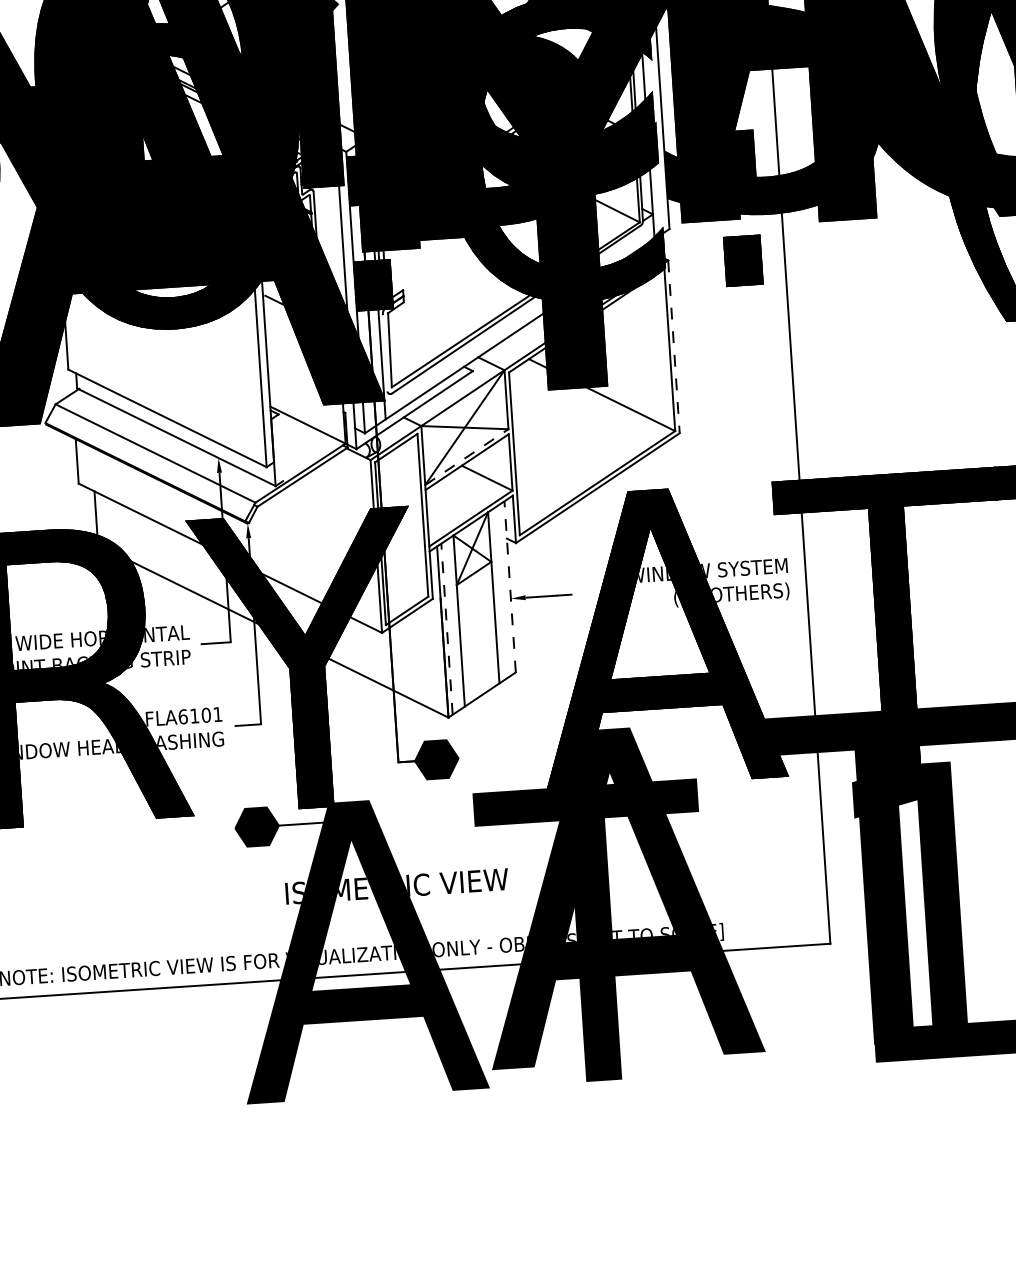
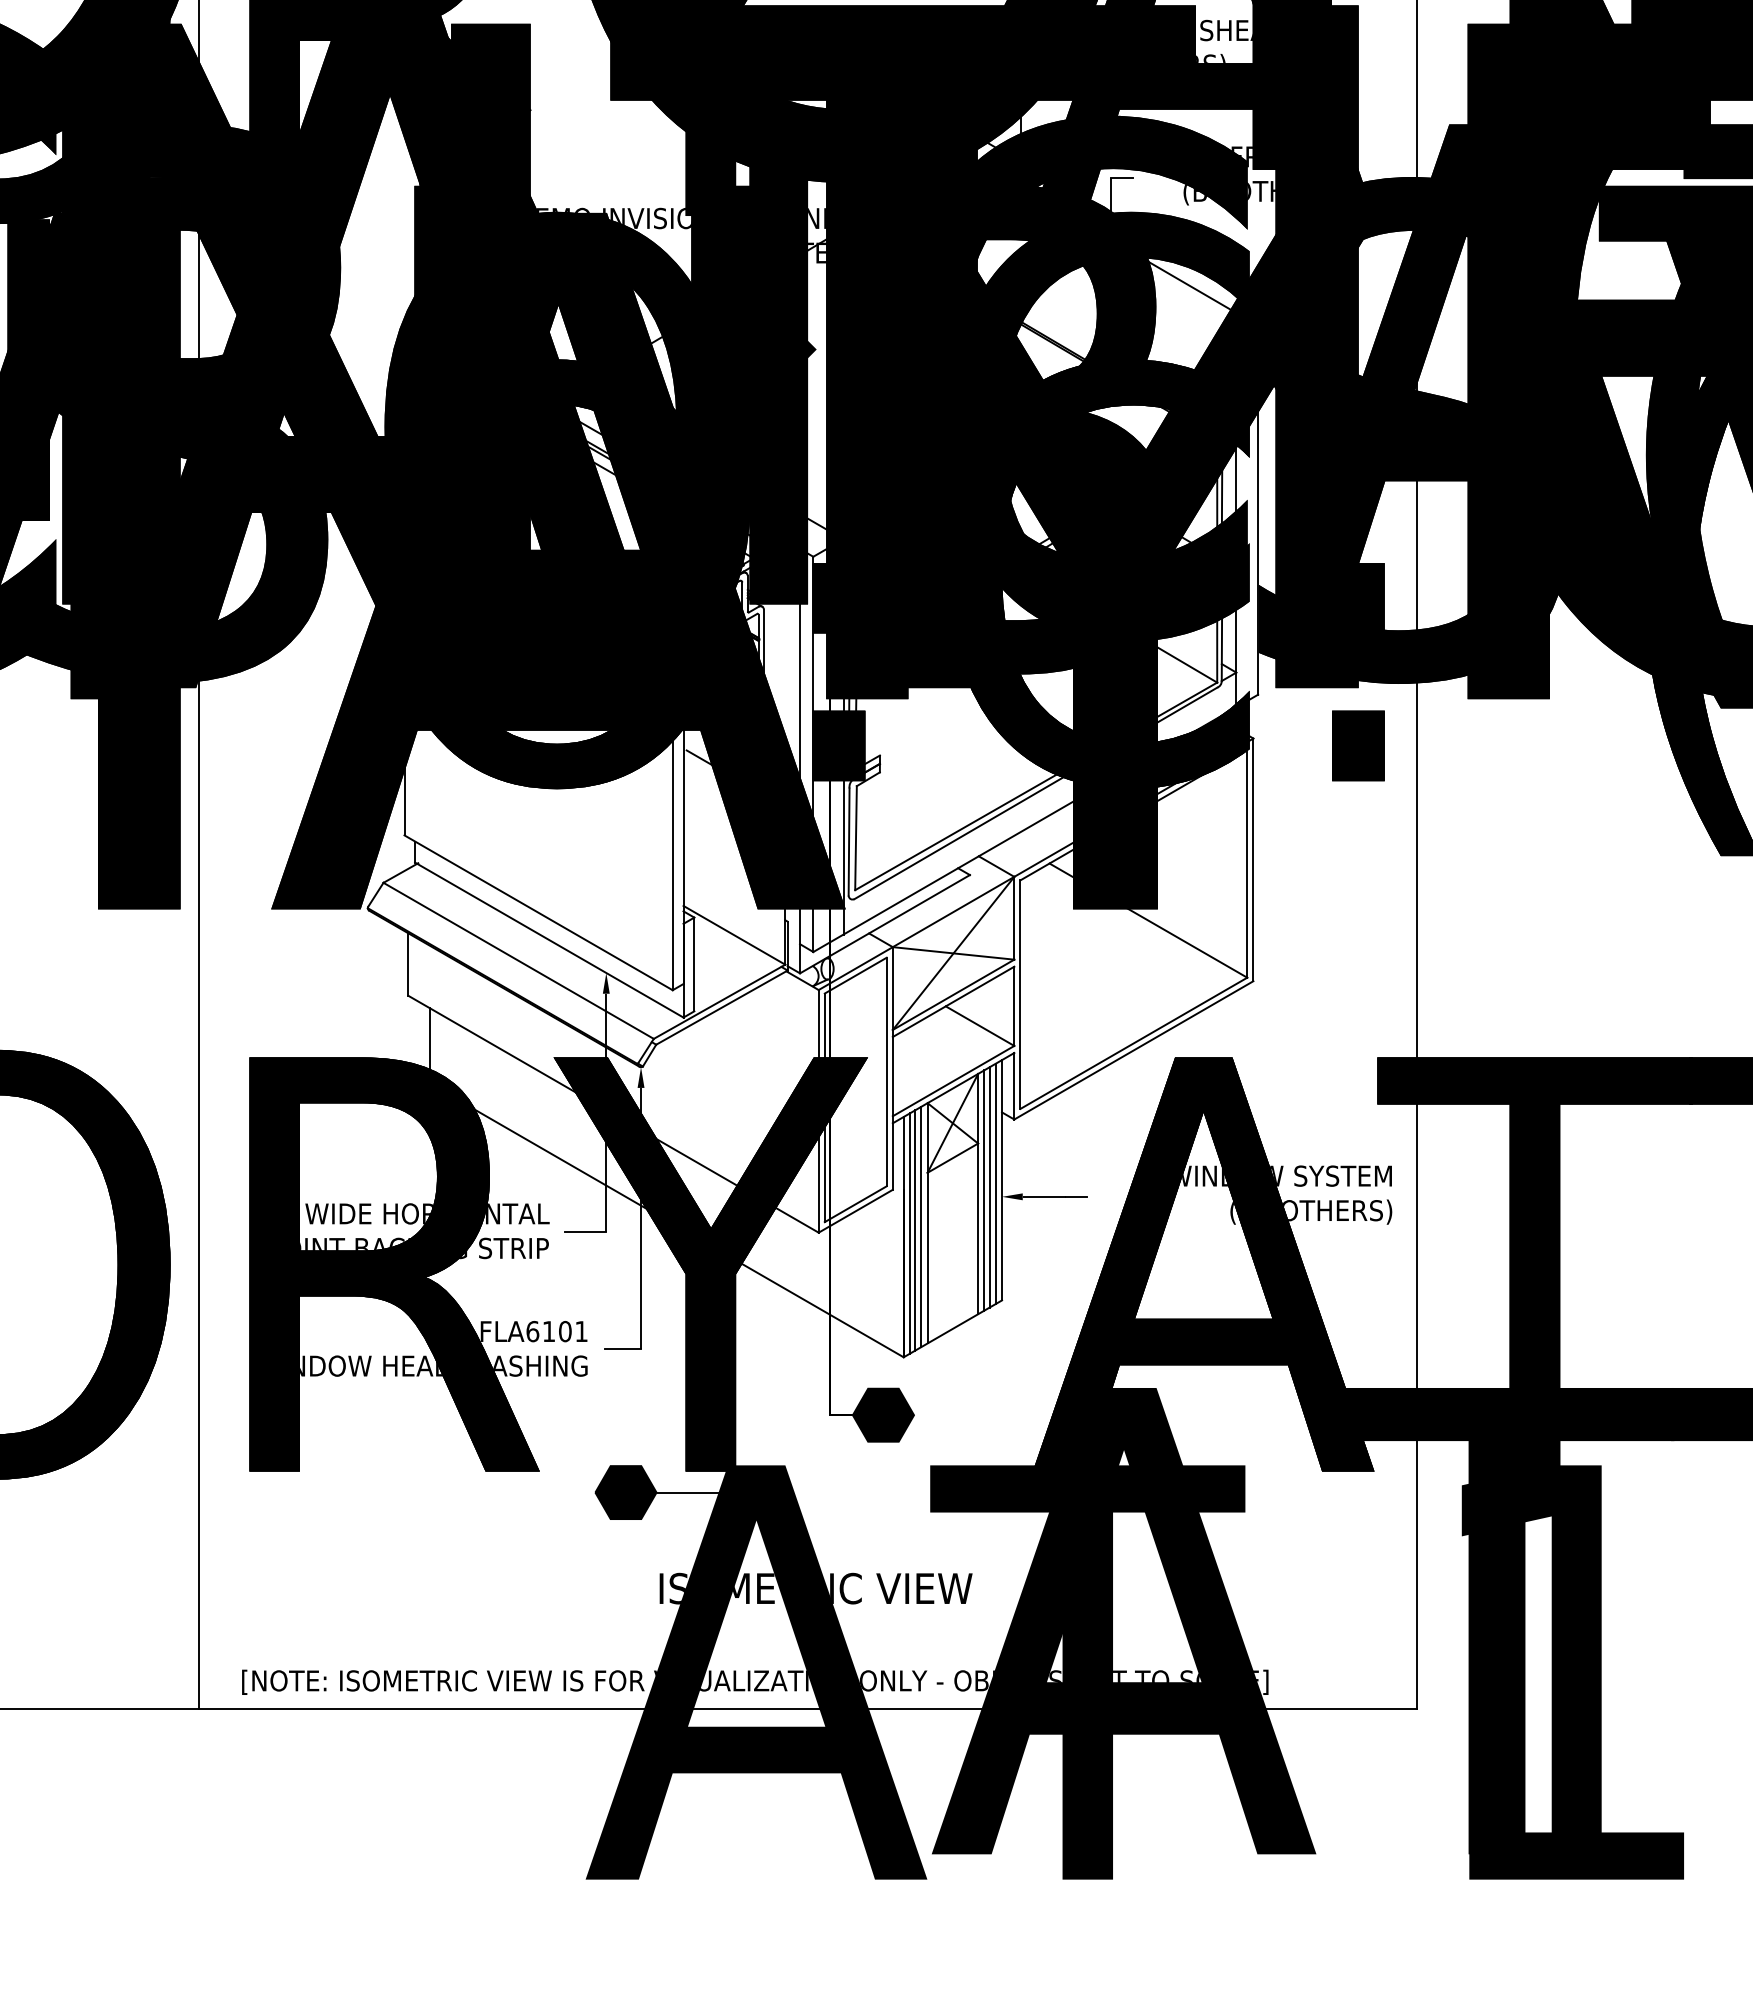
line: (674, 347) -> (1253, 860), dashed -> solid
line: (384, 352) -> (848, 841), added
line: (280, 447) -> (694, 964), added
line: (467, 456) -> (954, 994), dashed -> solid
line: (510, 586) -> (1002, 1179), dashed -> solid
line: (505, 589) -> (995, 1183), added
line: (501, 592) -> (989, 1187), added
line: (498, 595) -> (984, 1190), added
line: (454, 623) -> (921, 1226), added
line: (450, 626) -> (915, 1230), added
line: (446, 629) -> (909, 1233), dashed -> solid

